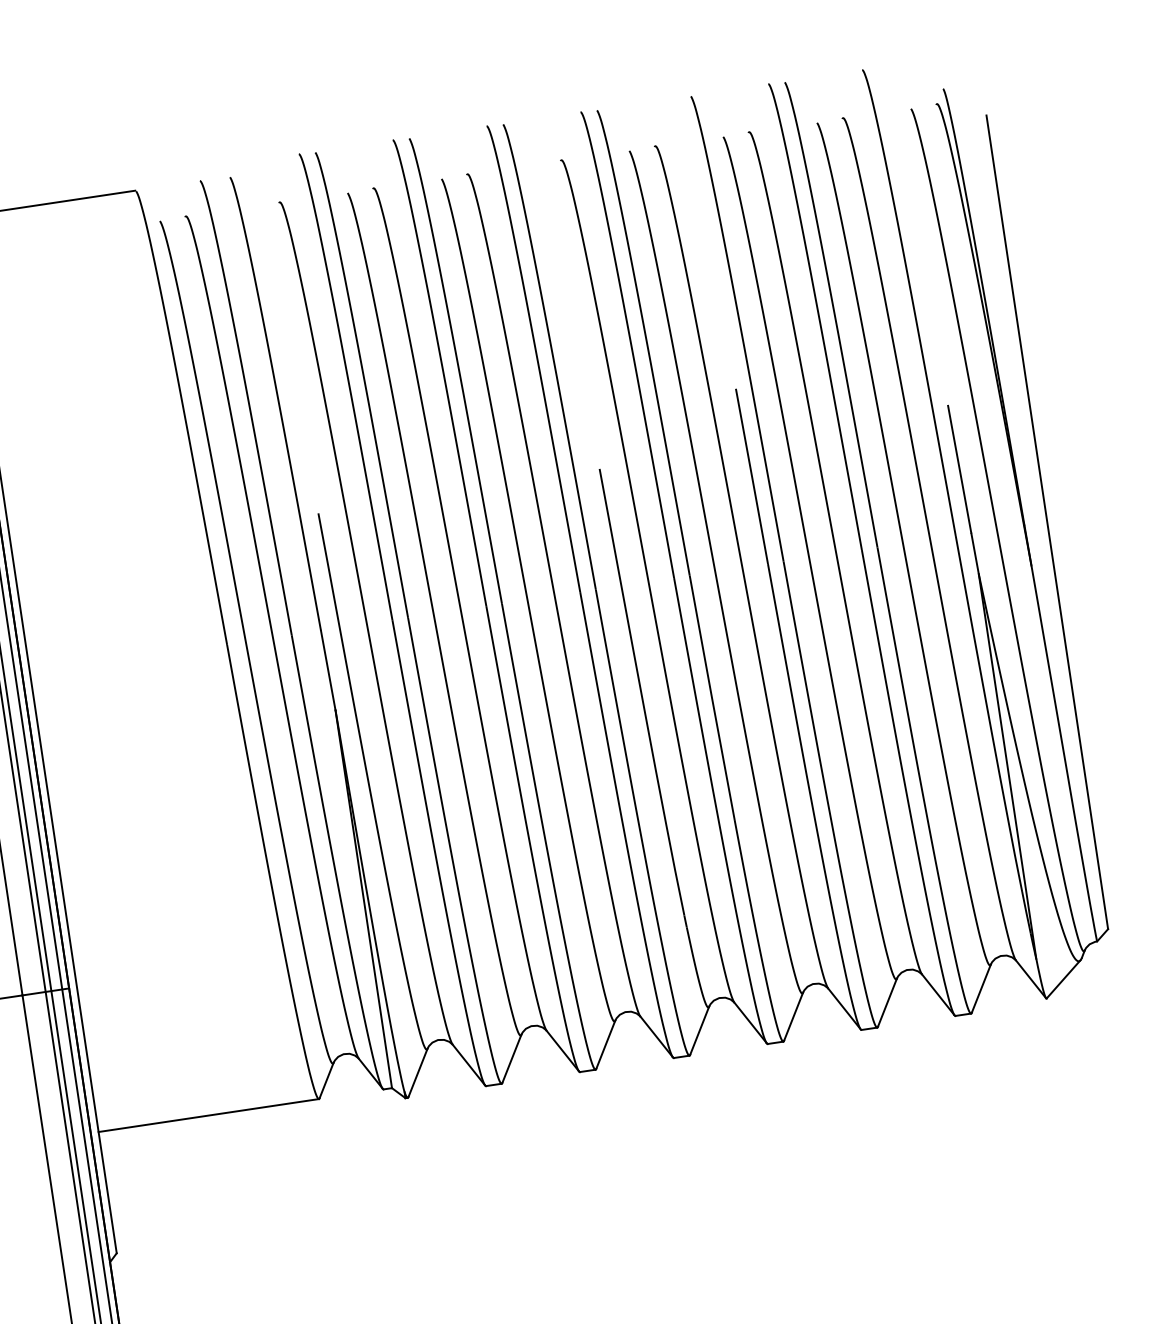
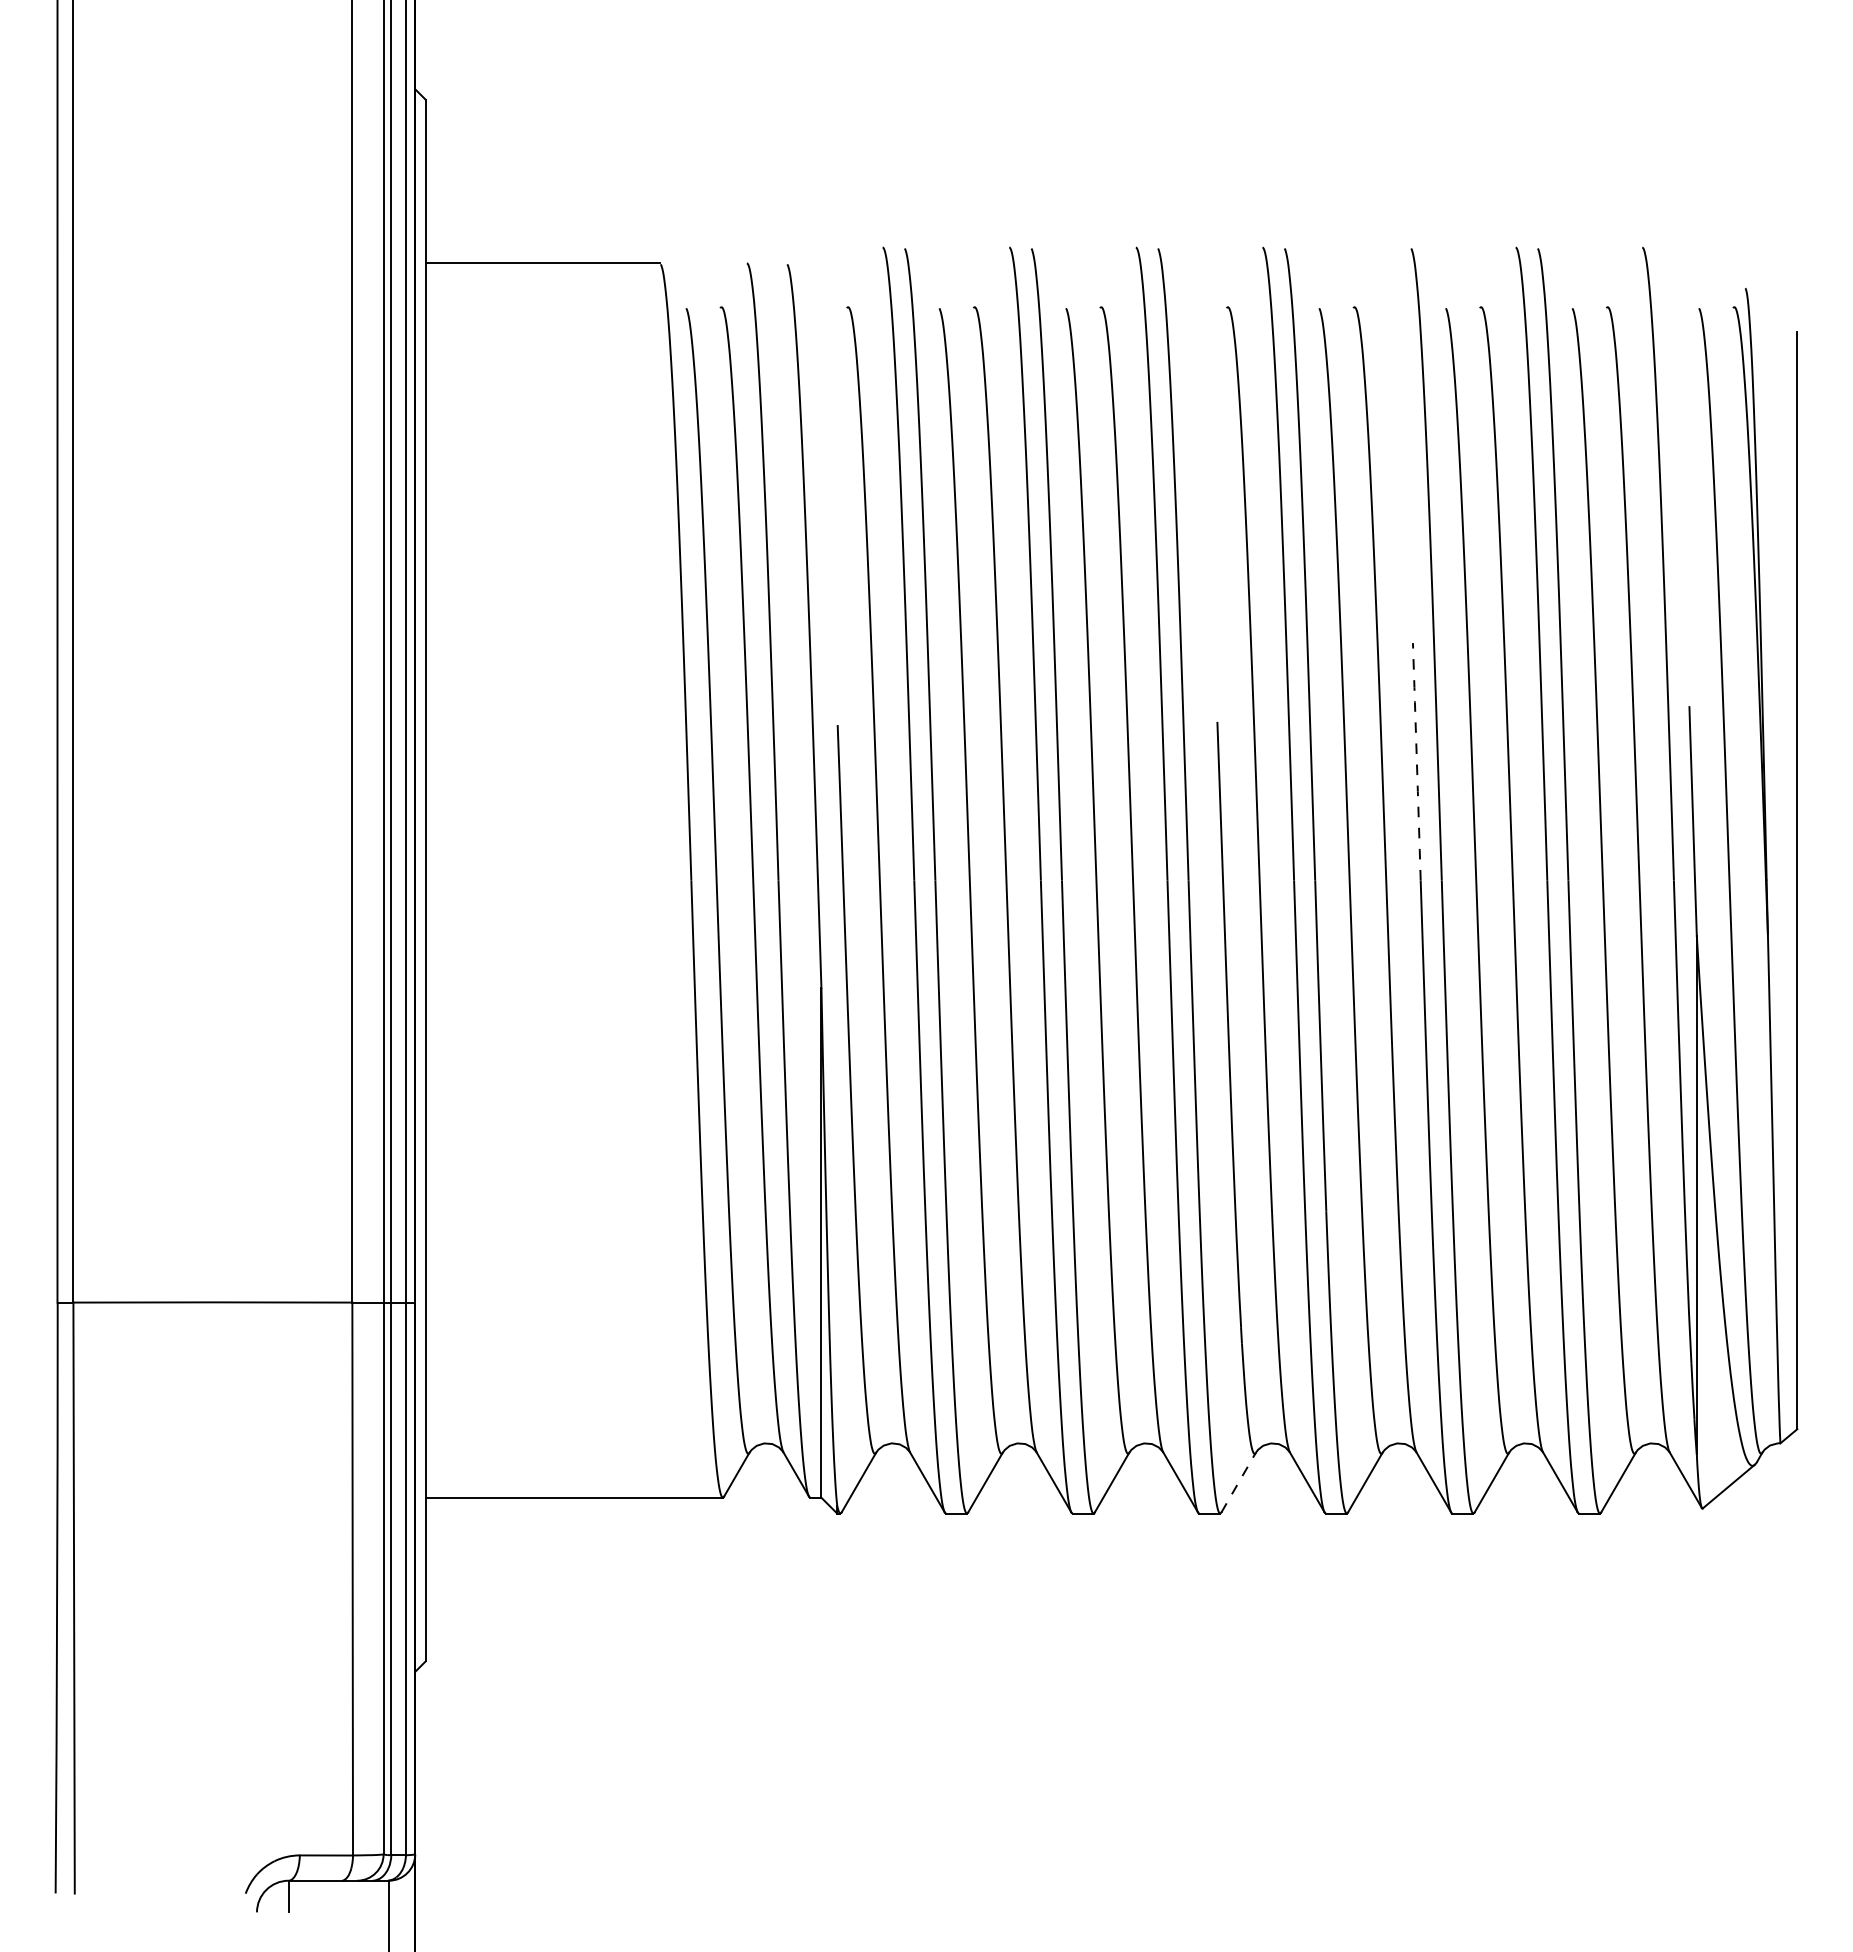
arc: (751, 476) -> (1416, 761), solid -> dashed
line: (699, 1030) -> (1238, 1482), solid -> dashed

